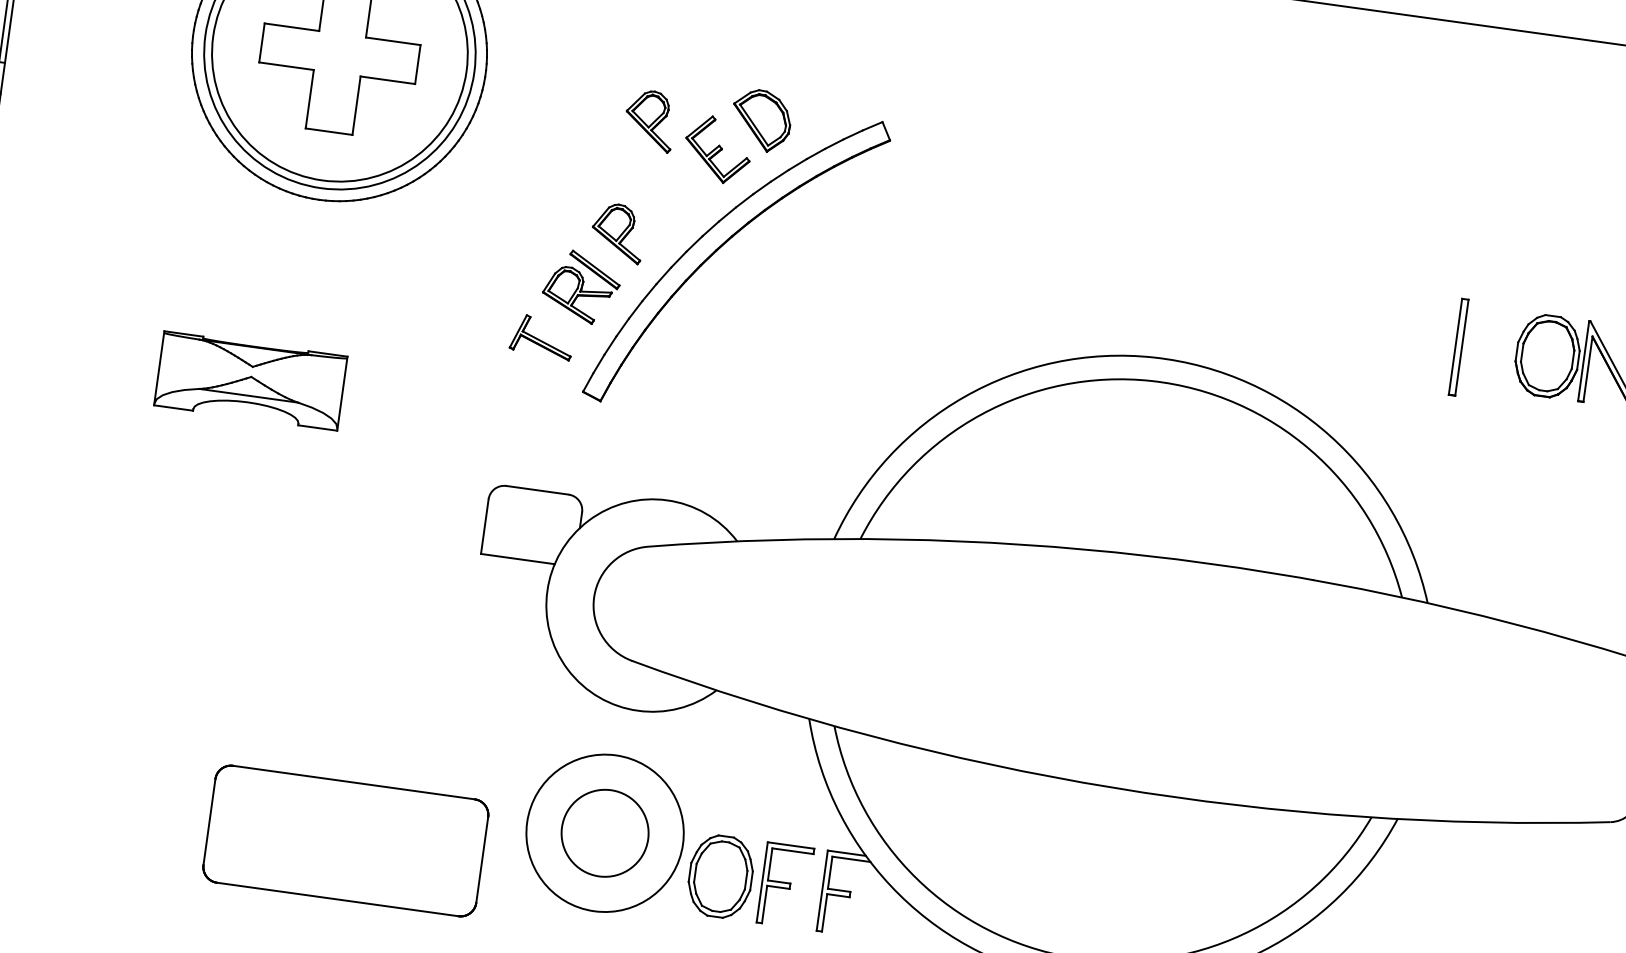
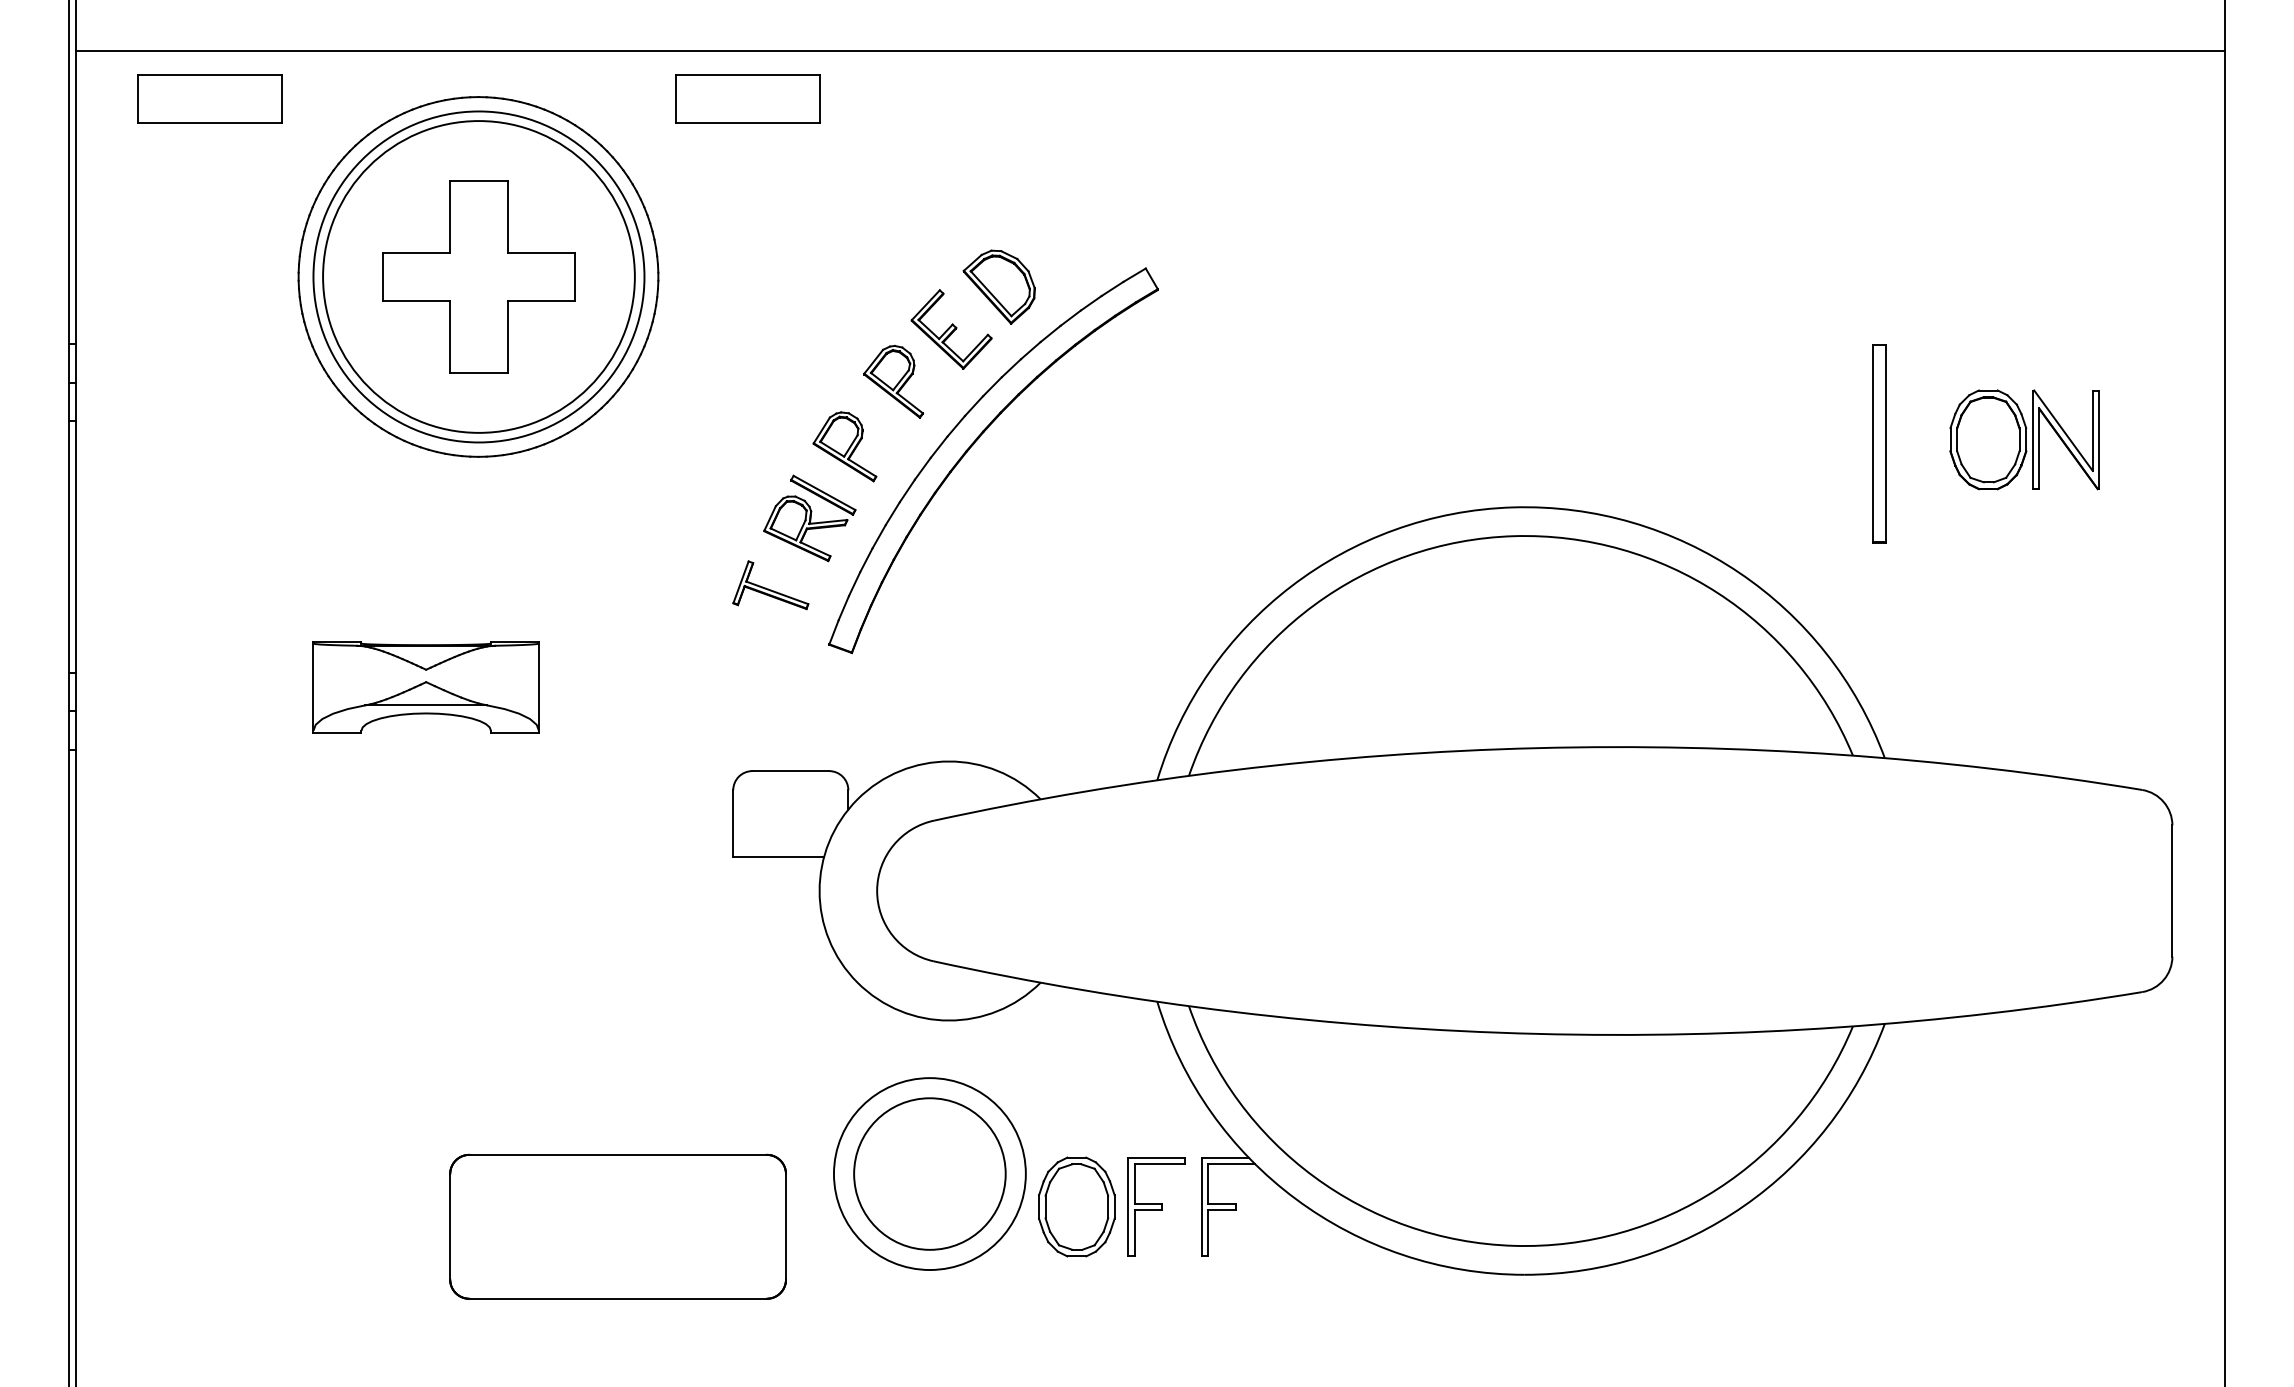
part: (649, 120) -> (893, 381), moved
part: (1458, 346) -> (1879, 443), size x1.67
circle: (604, 832) -> (929, 1173), size x1.43

